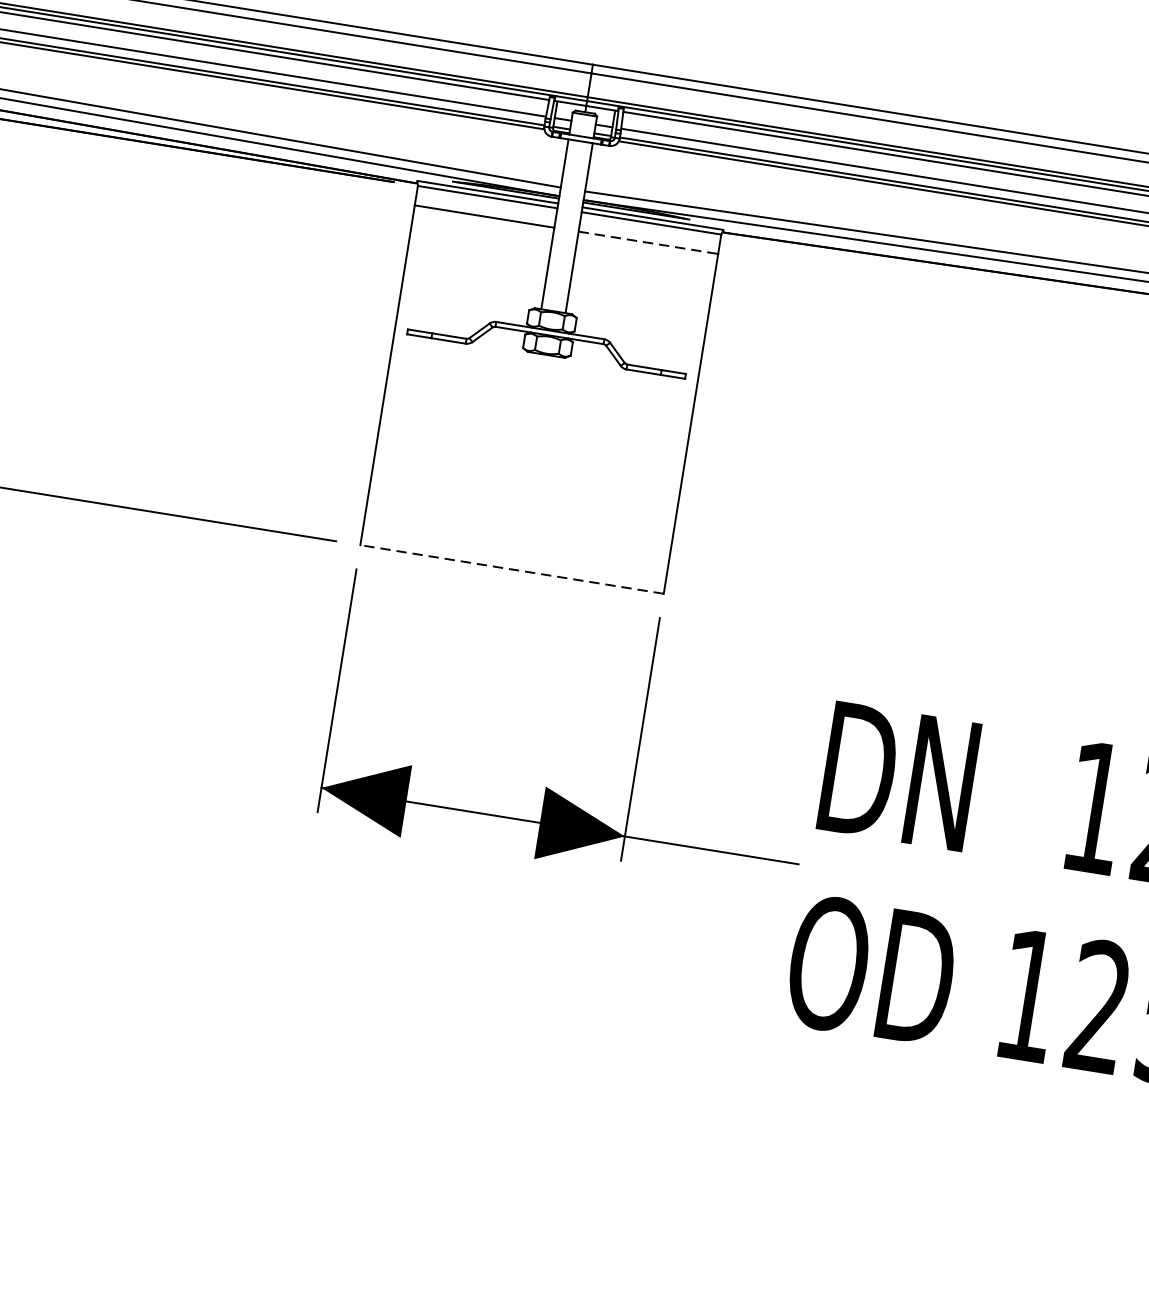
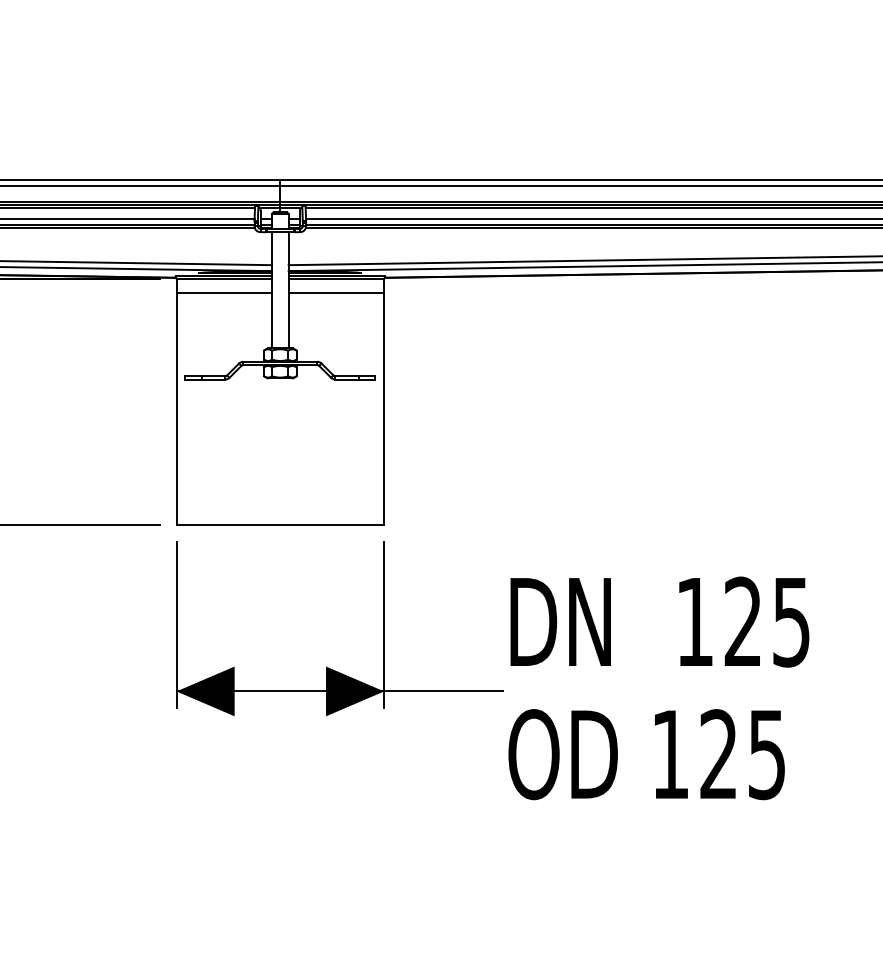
line: (648, 242) -> (336, 292), dashed -> solid
line: (512, 569) -> (280, 525), dashed -> solid

